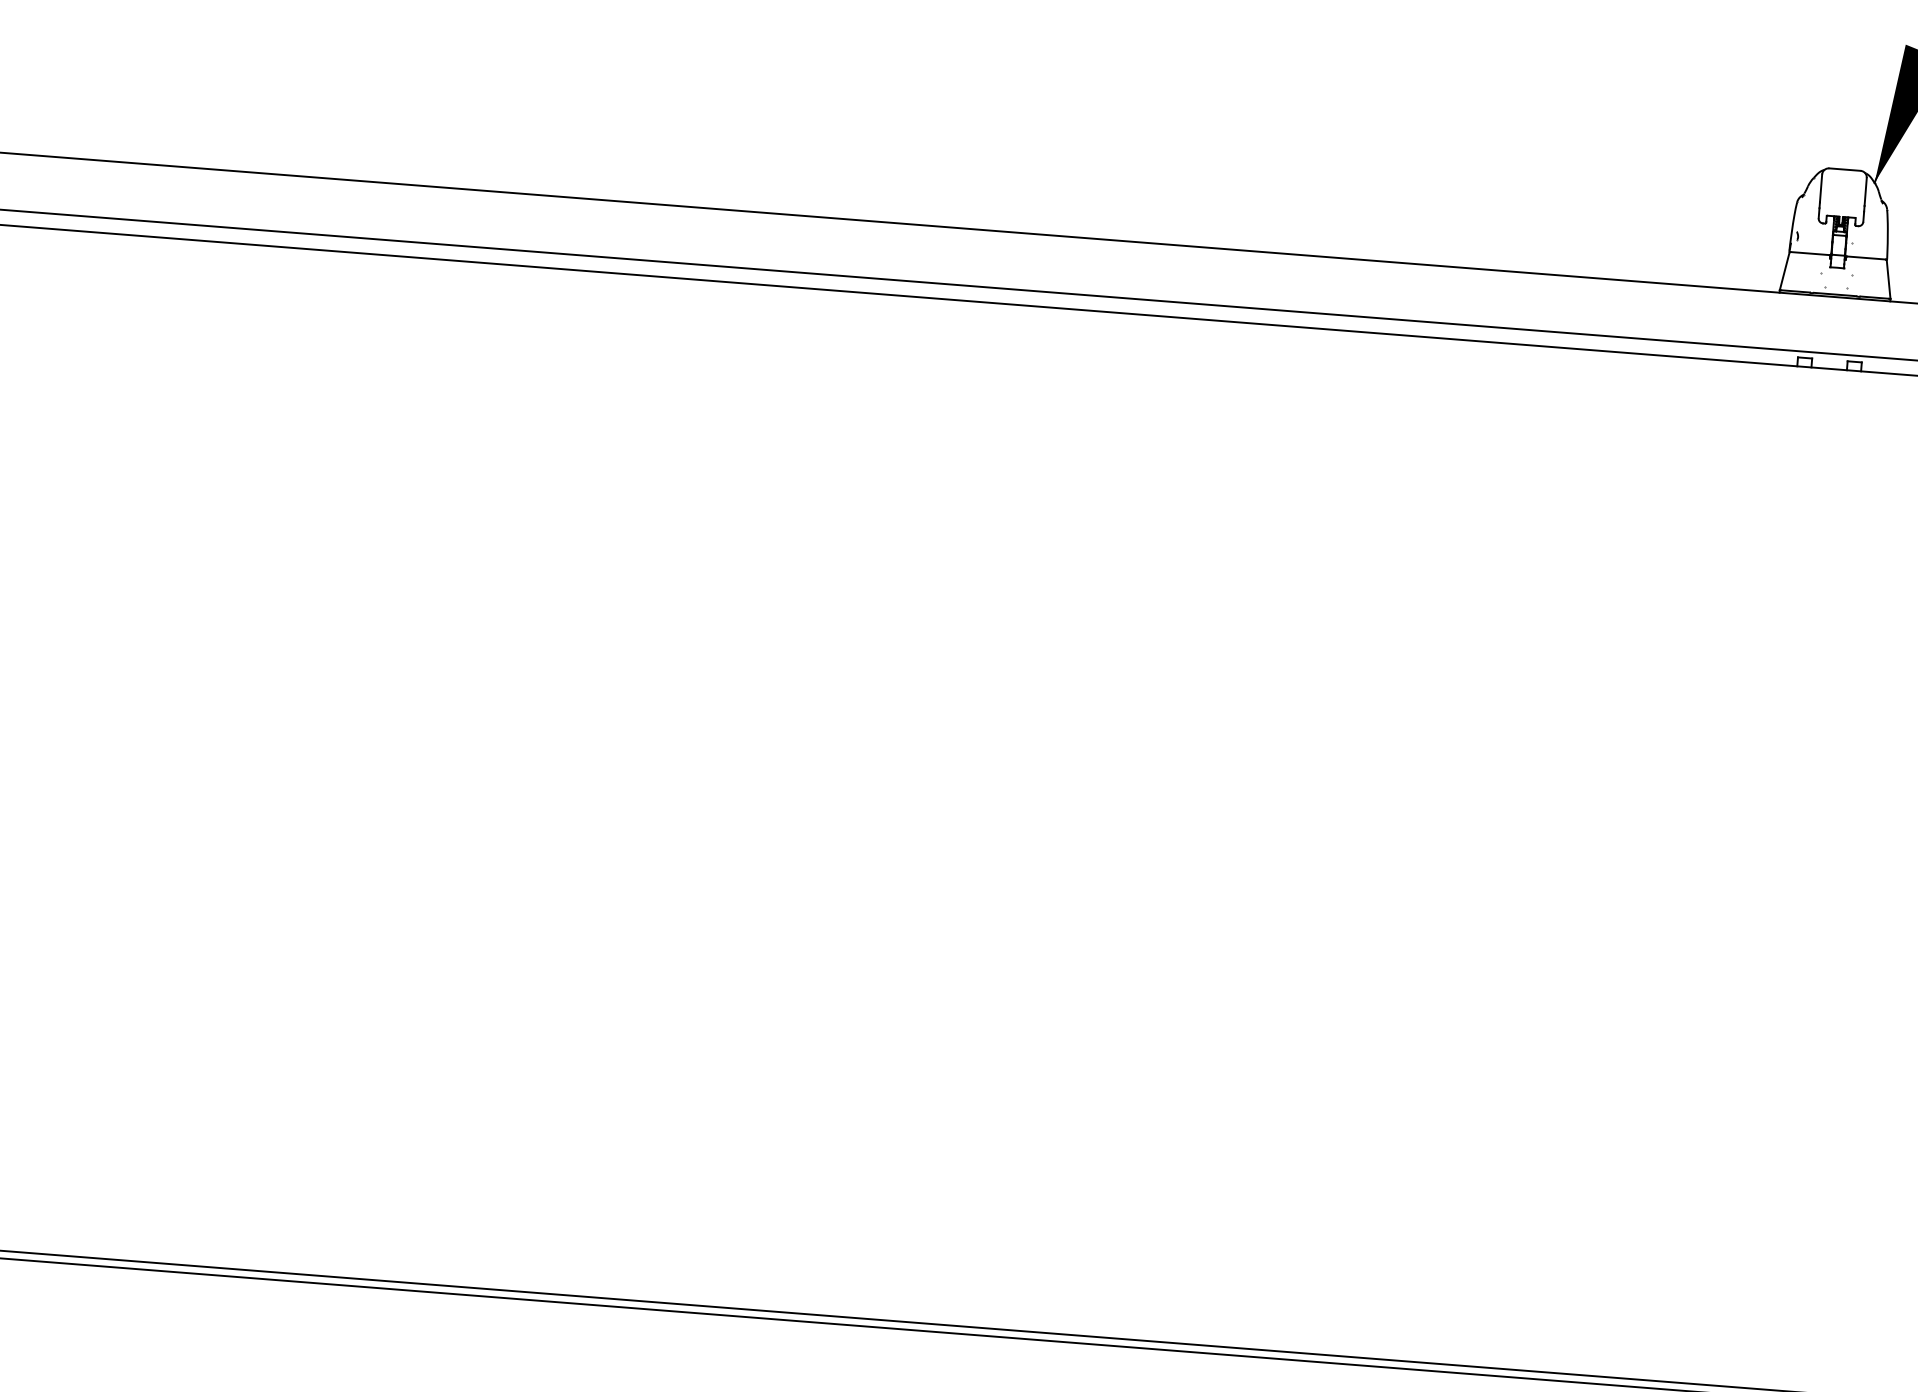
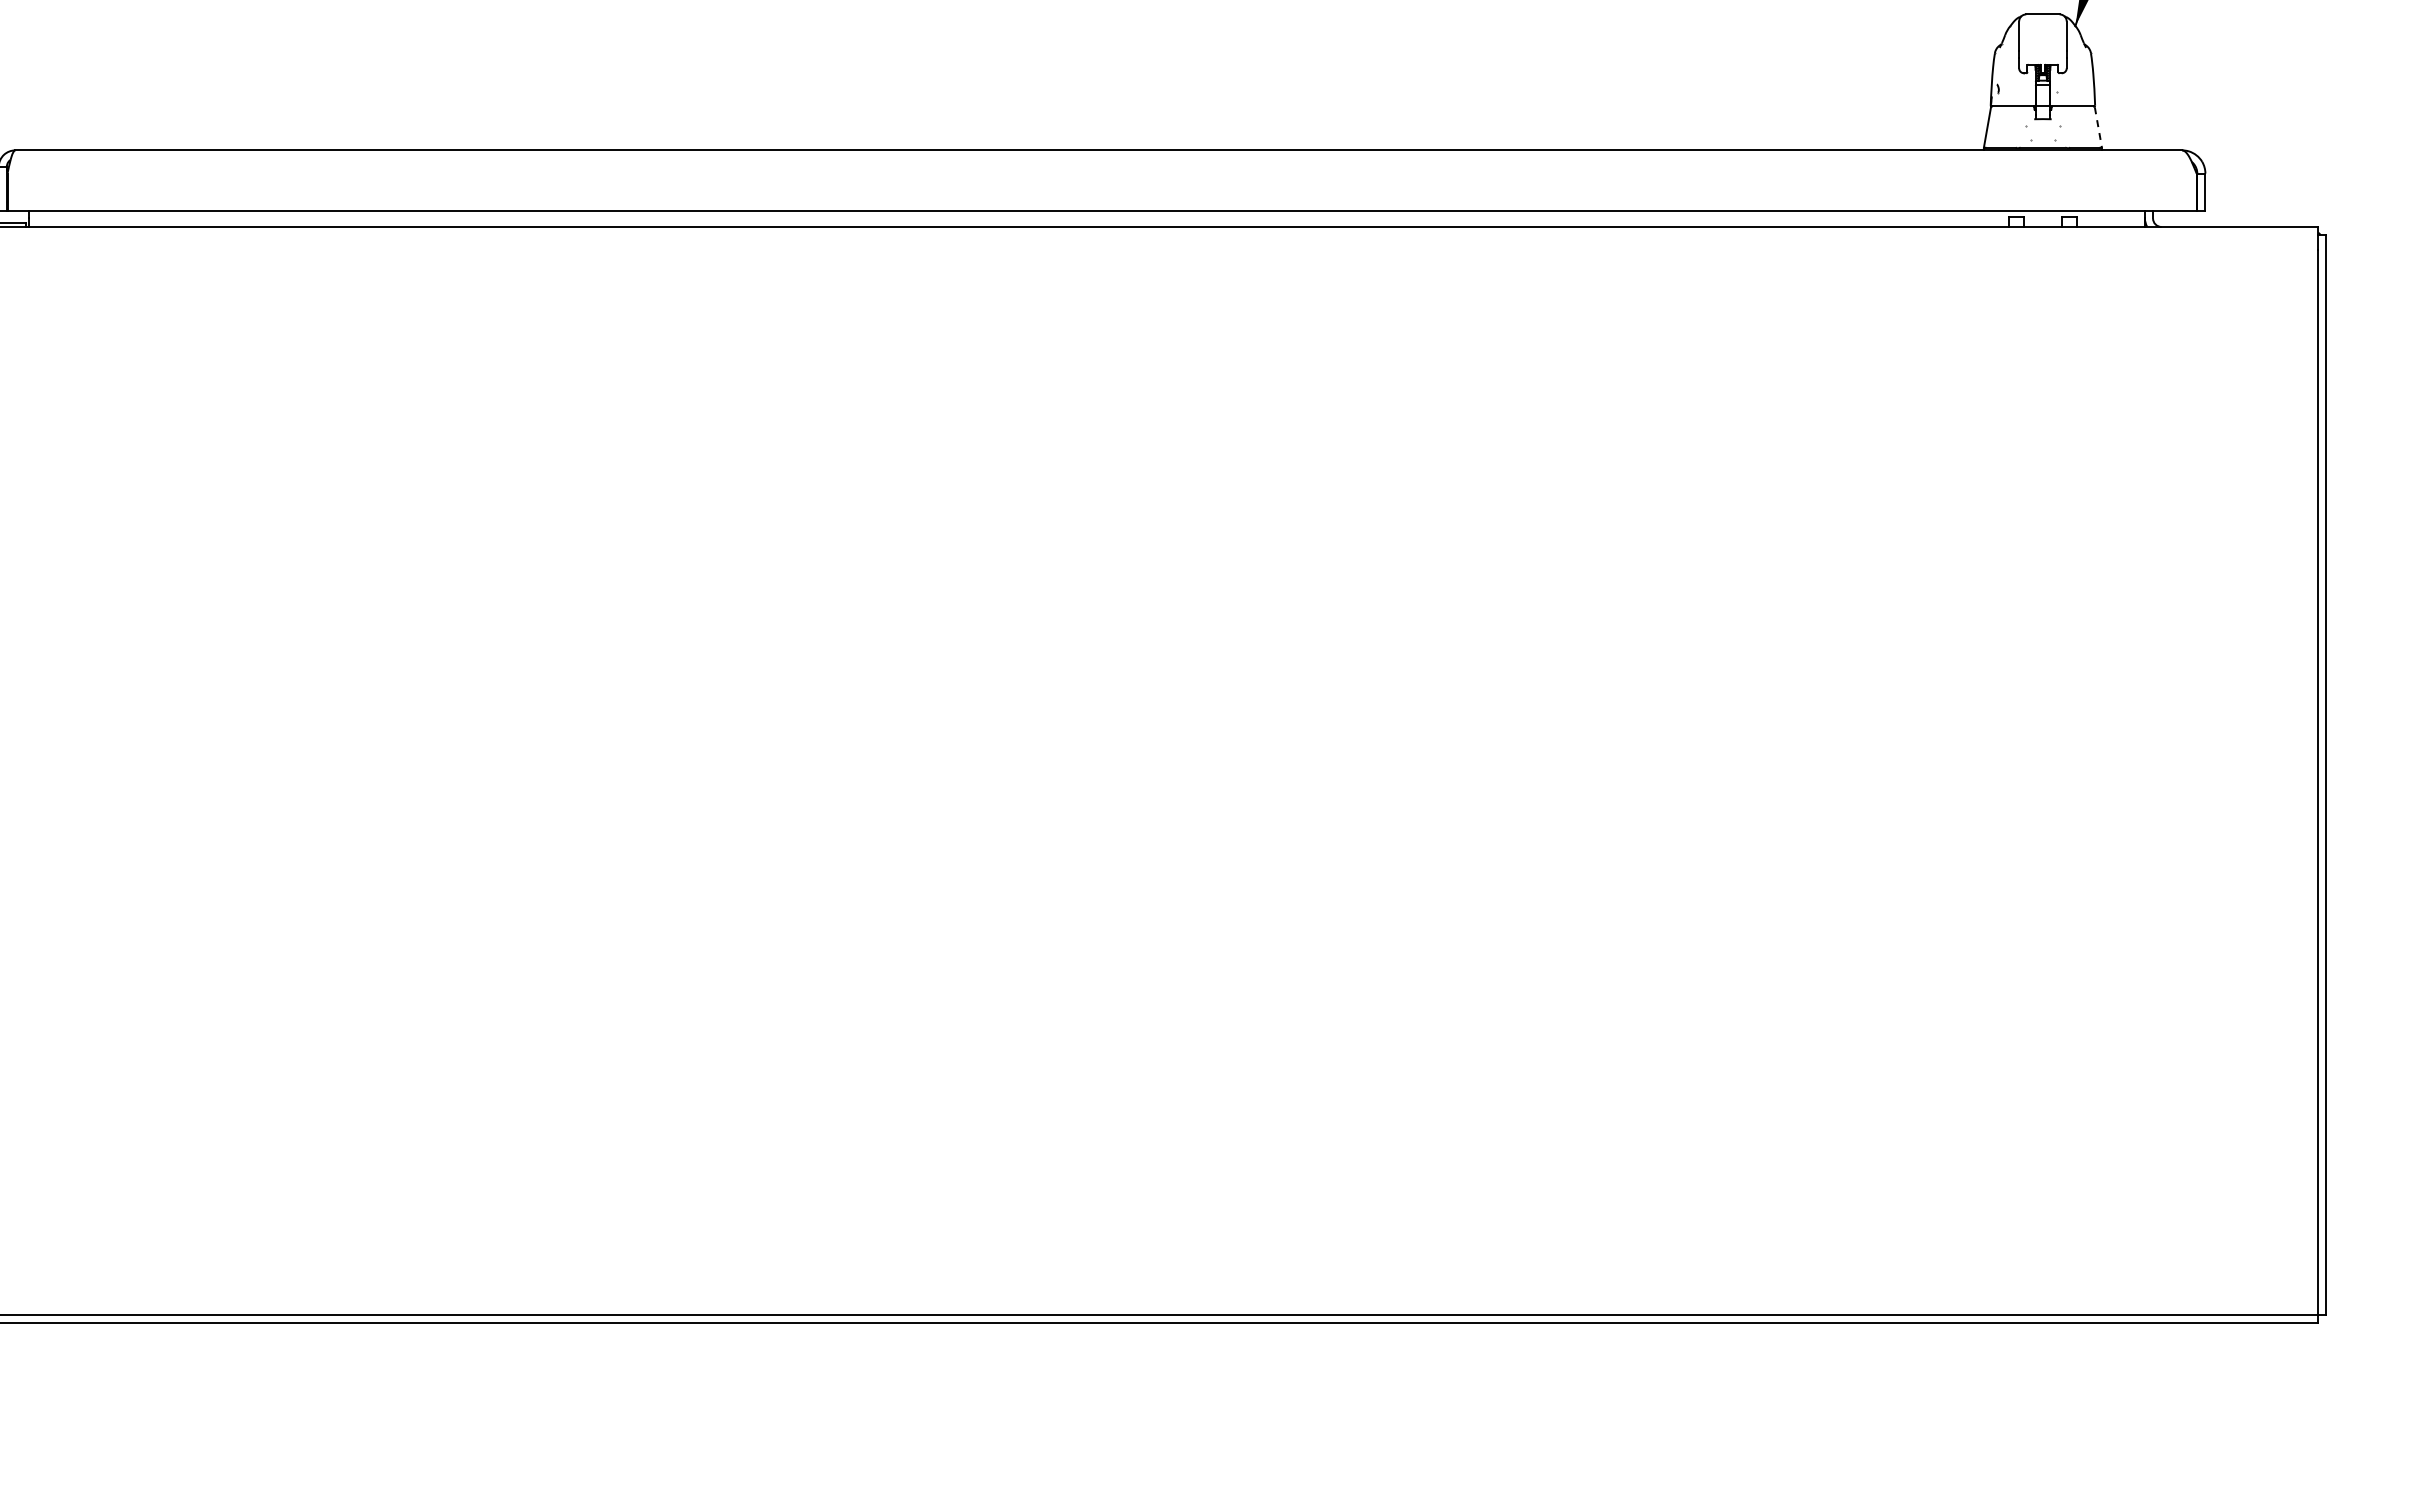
line: (1888, 280) -> (2098, 128), solid -> dashed

